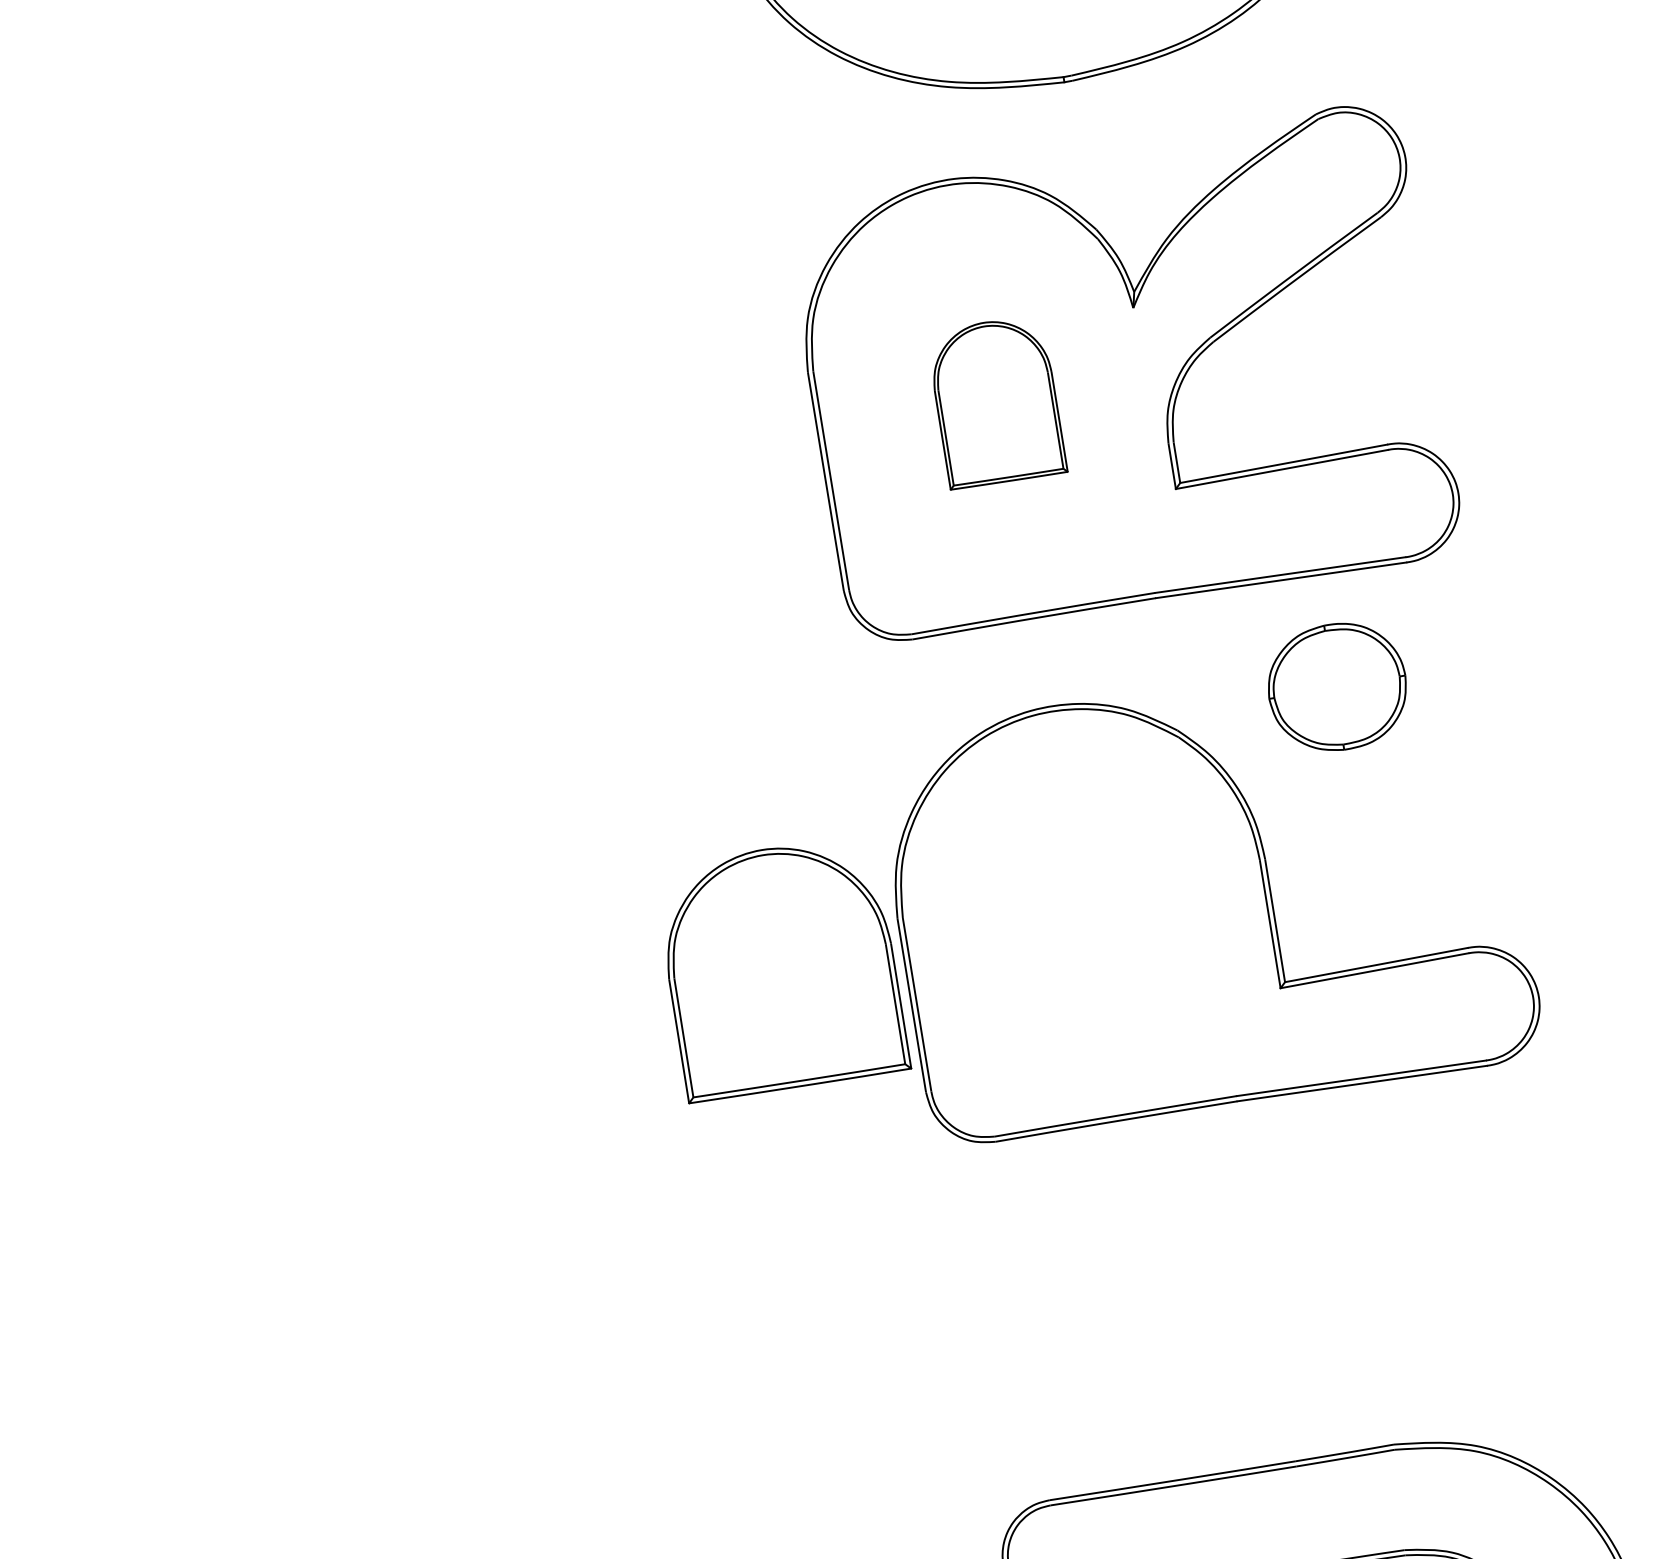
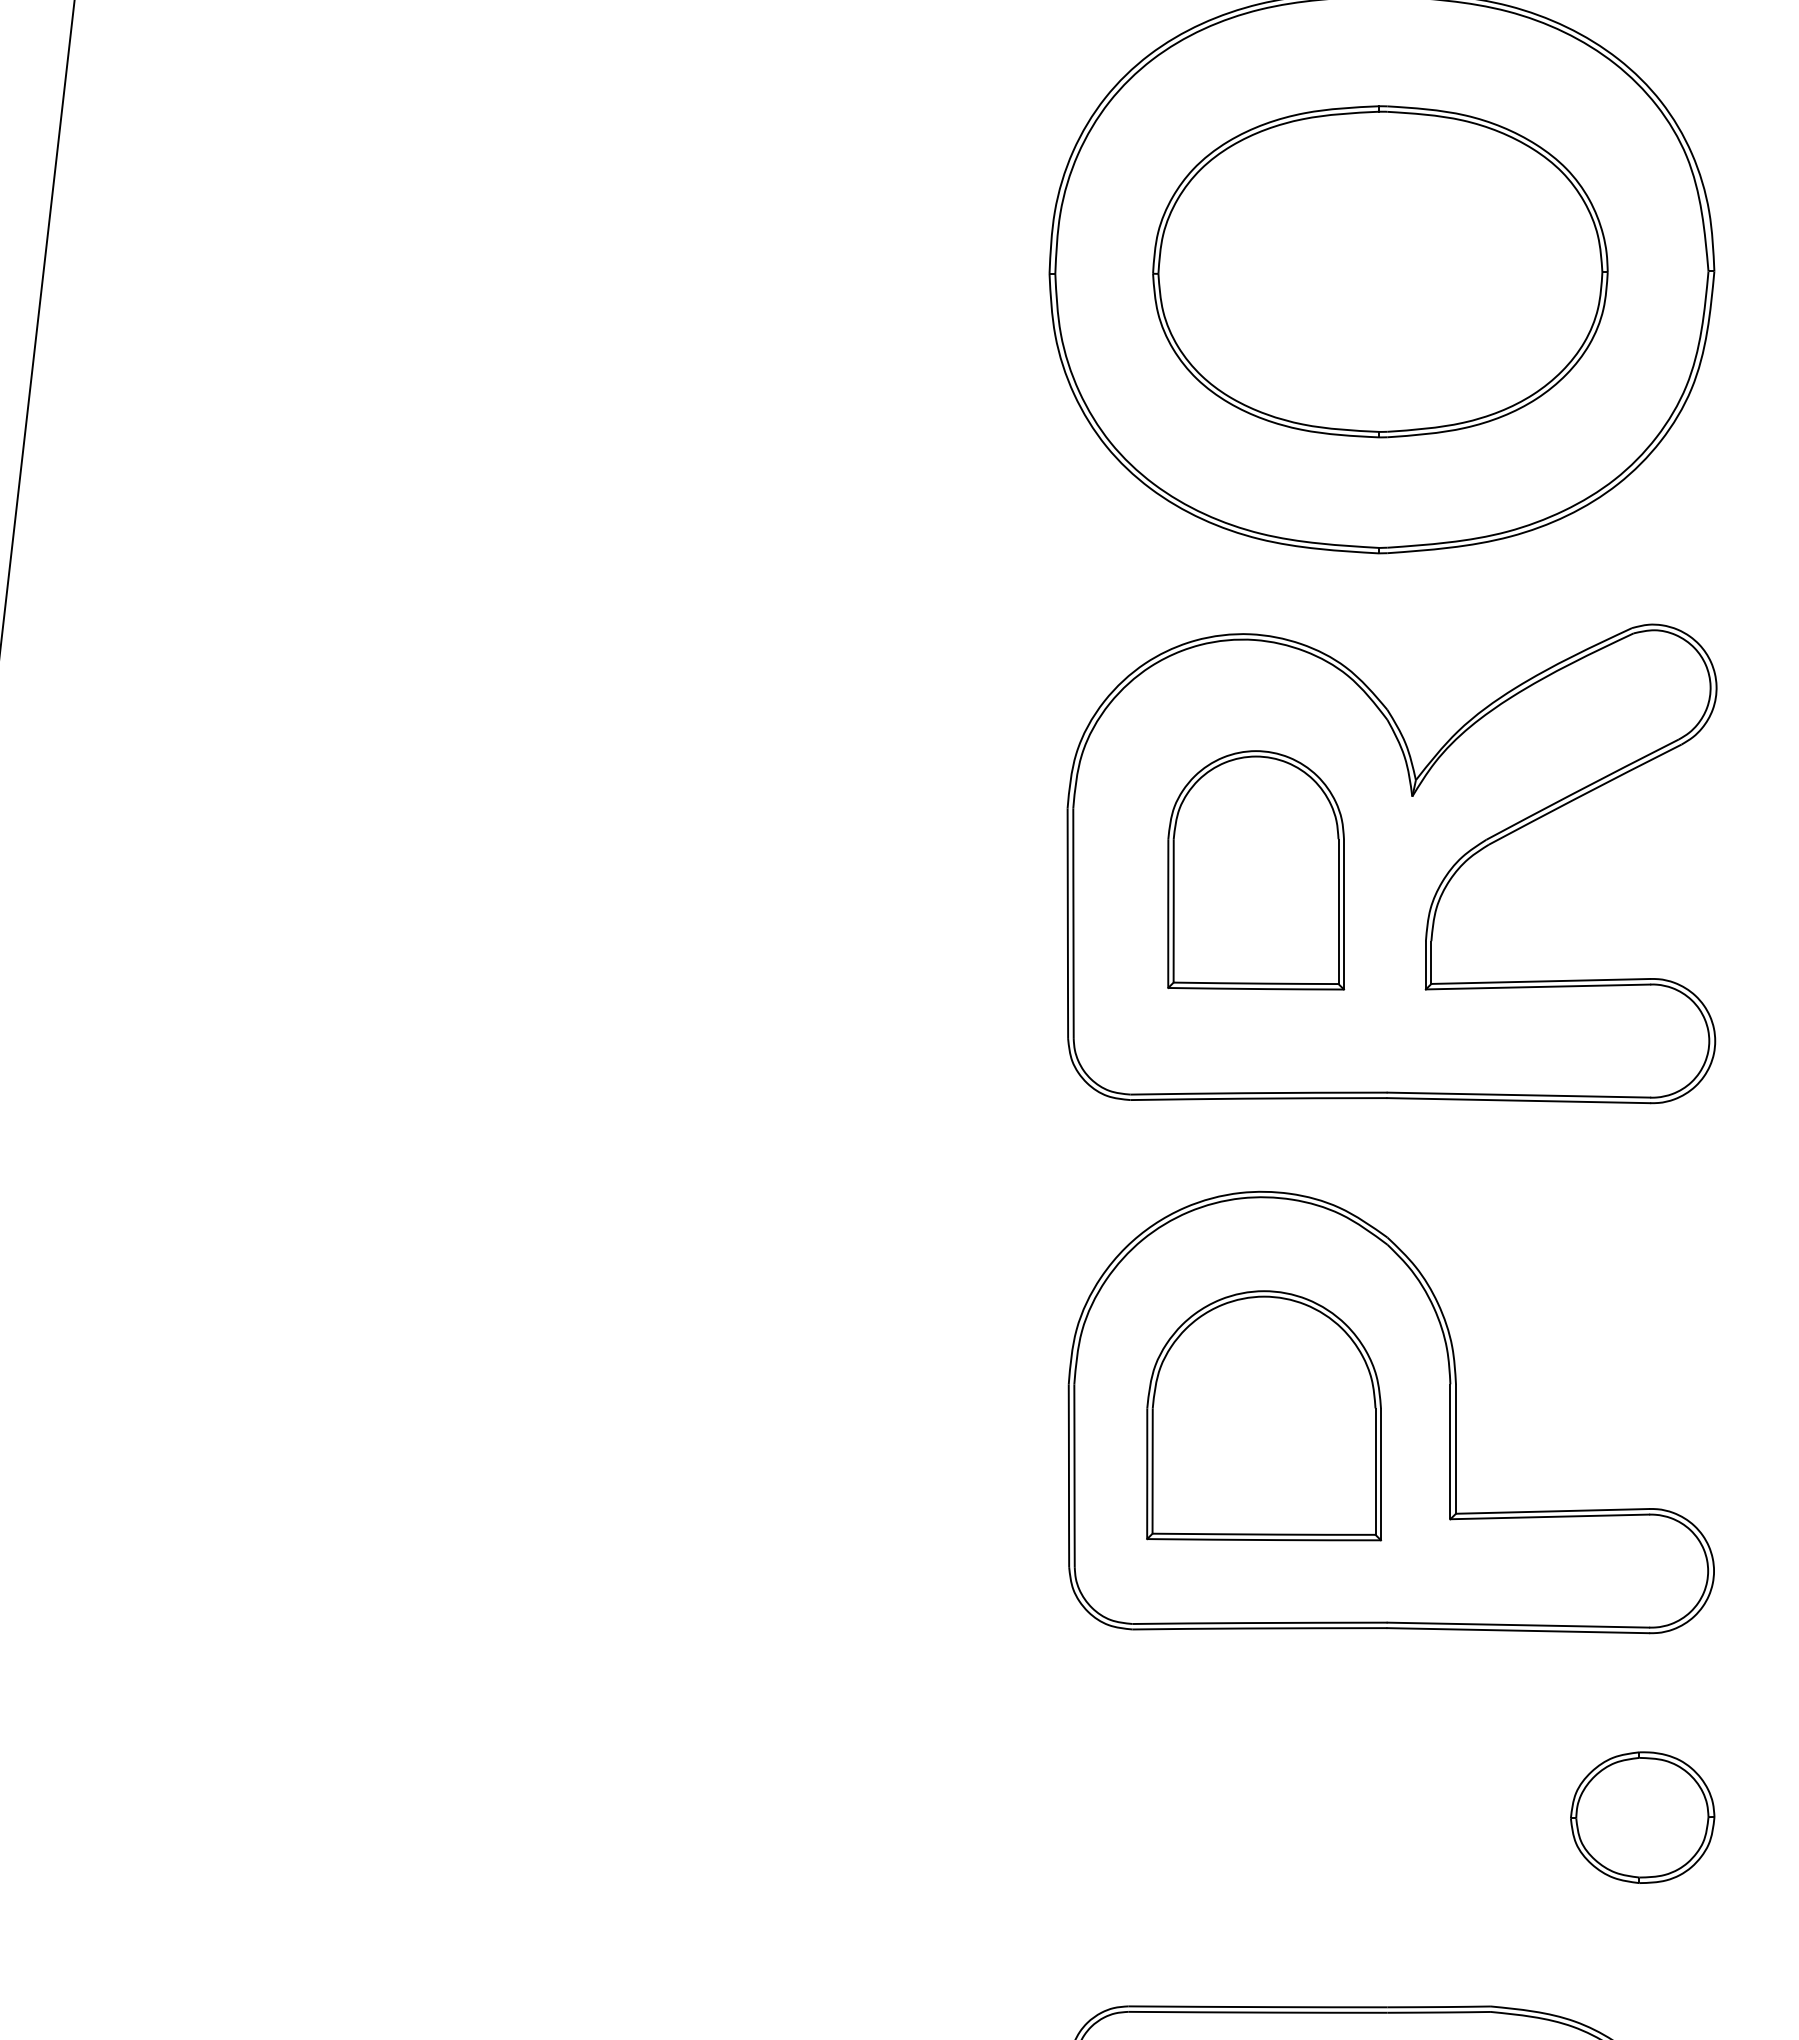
part: (996, 402) -> (1256, 870), size x1.43
part: (1337, 687) -> (1642, 1817), moved
part: (781, 968) -> (1264, 1415), moved

